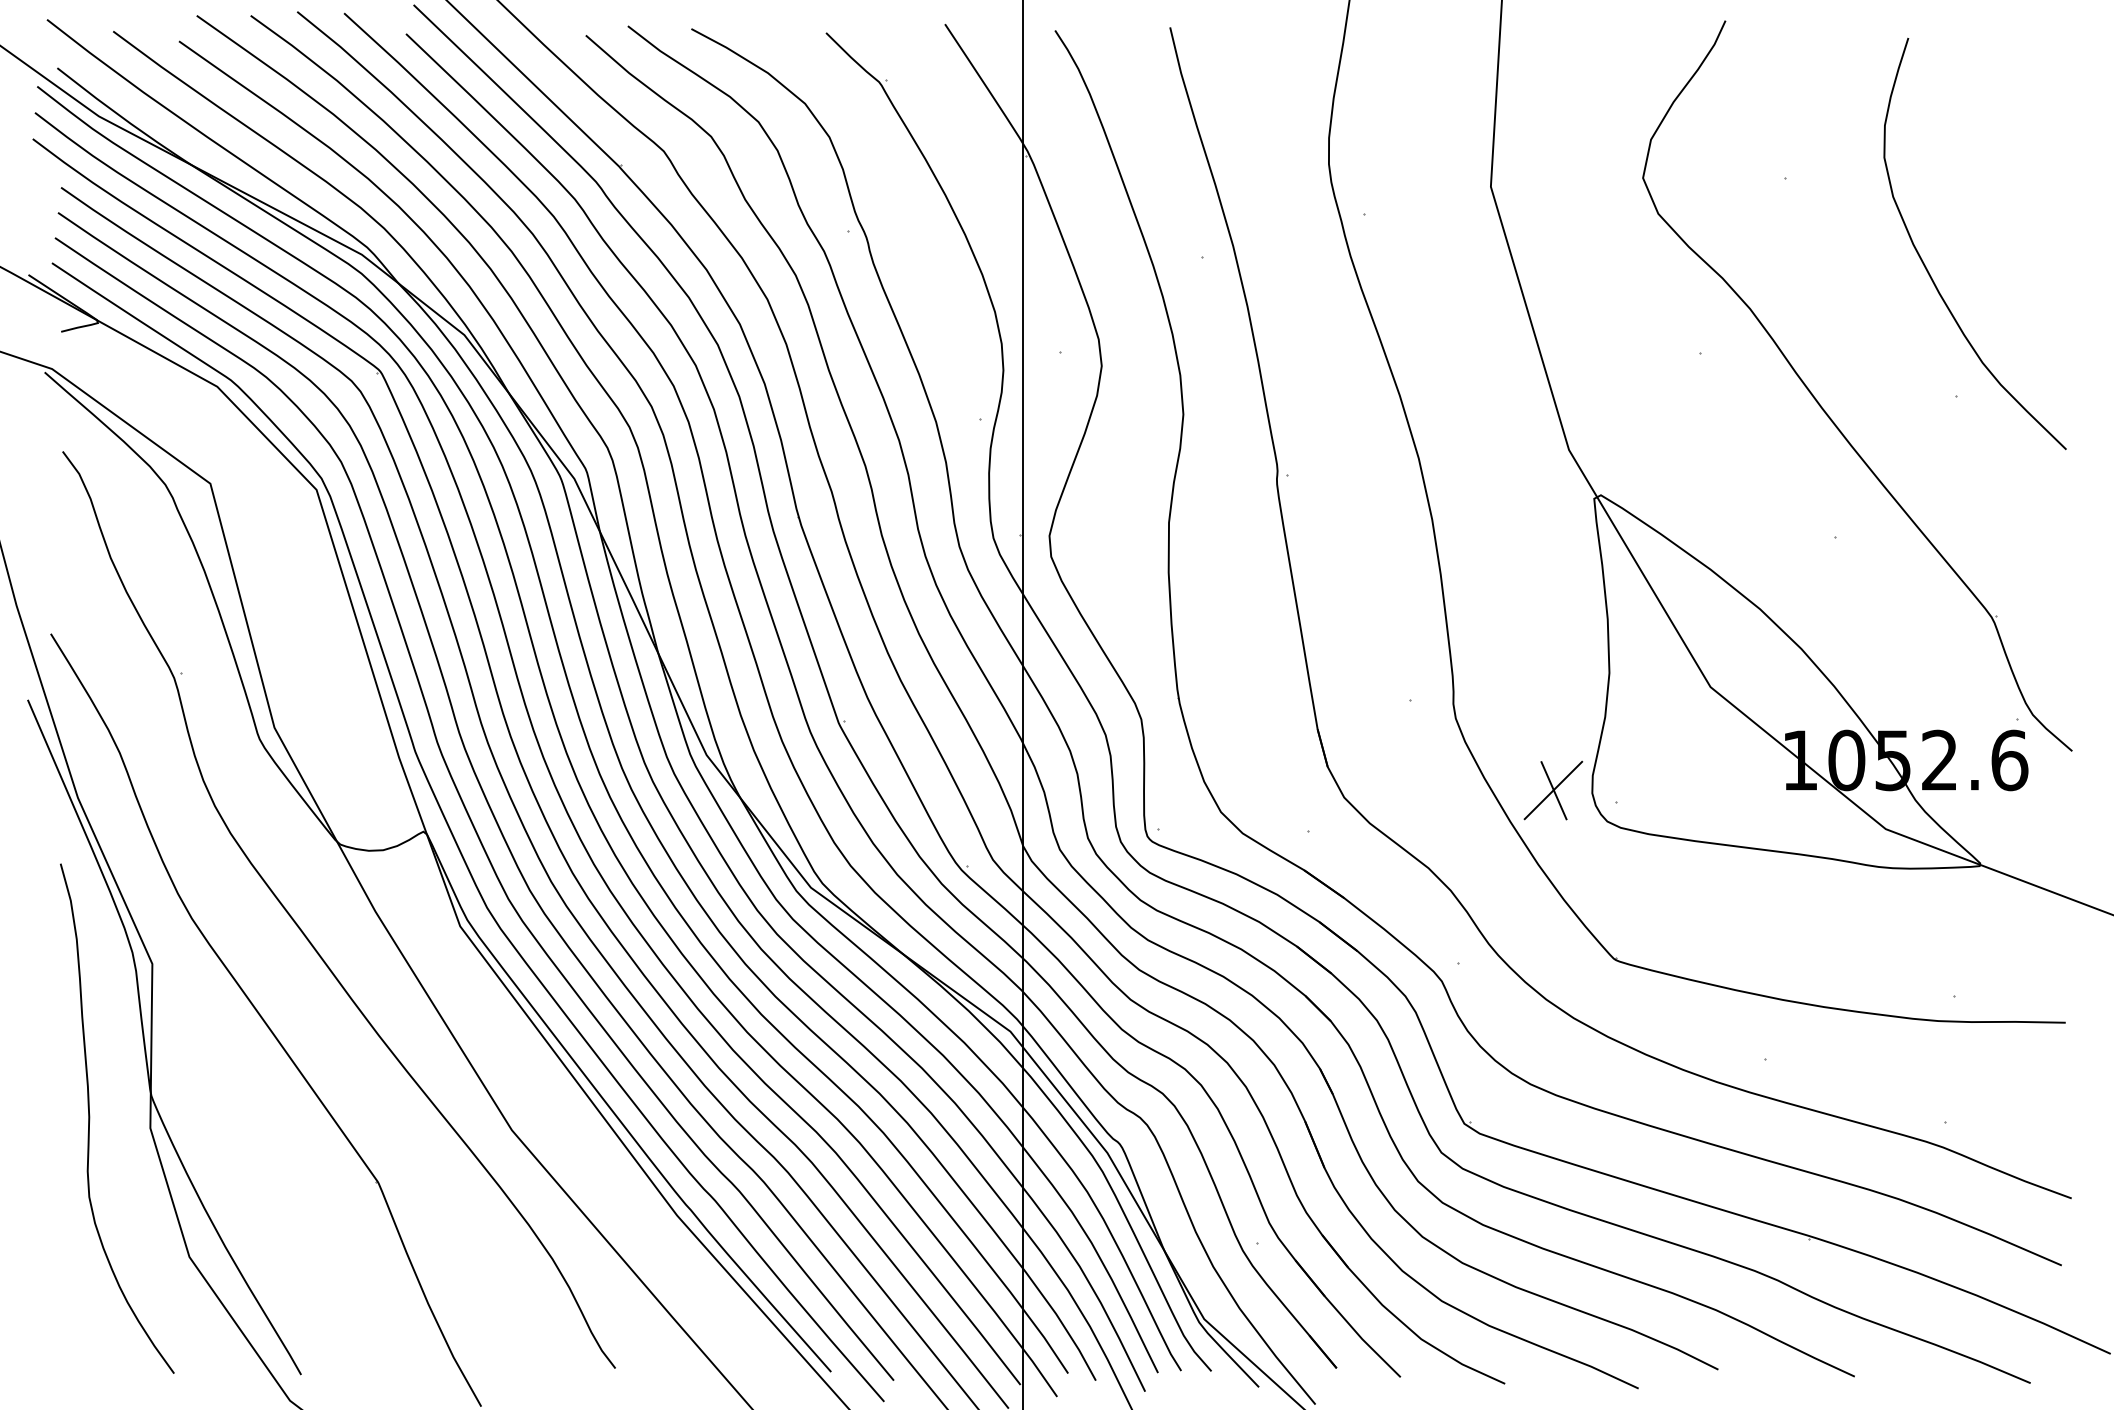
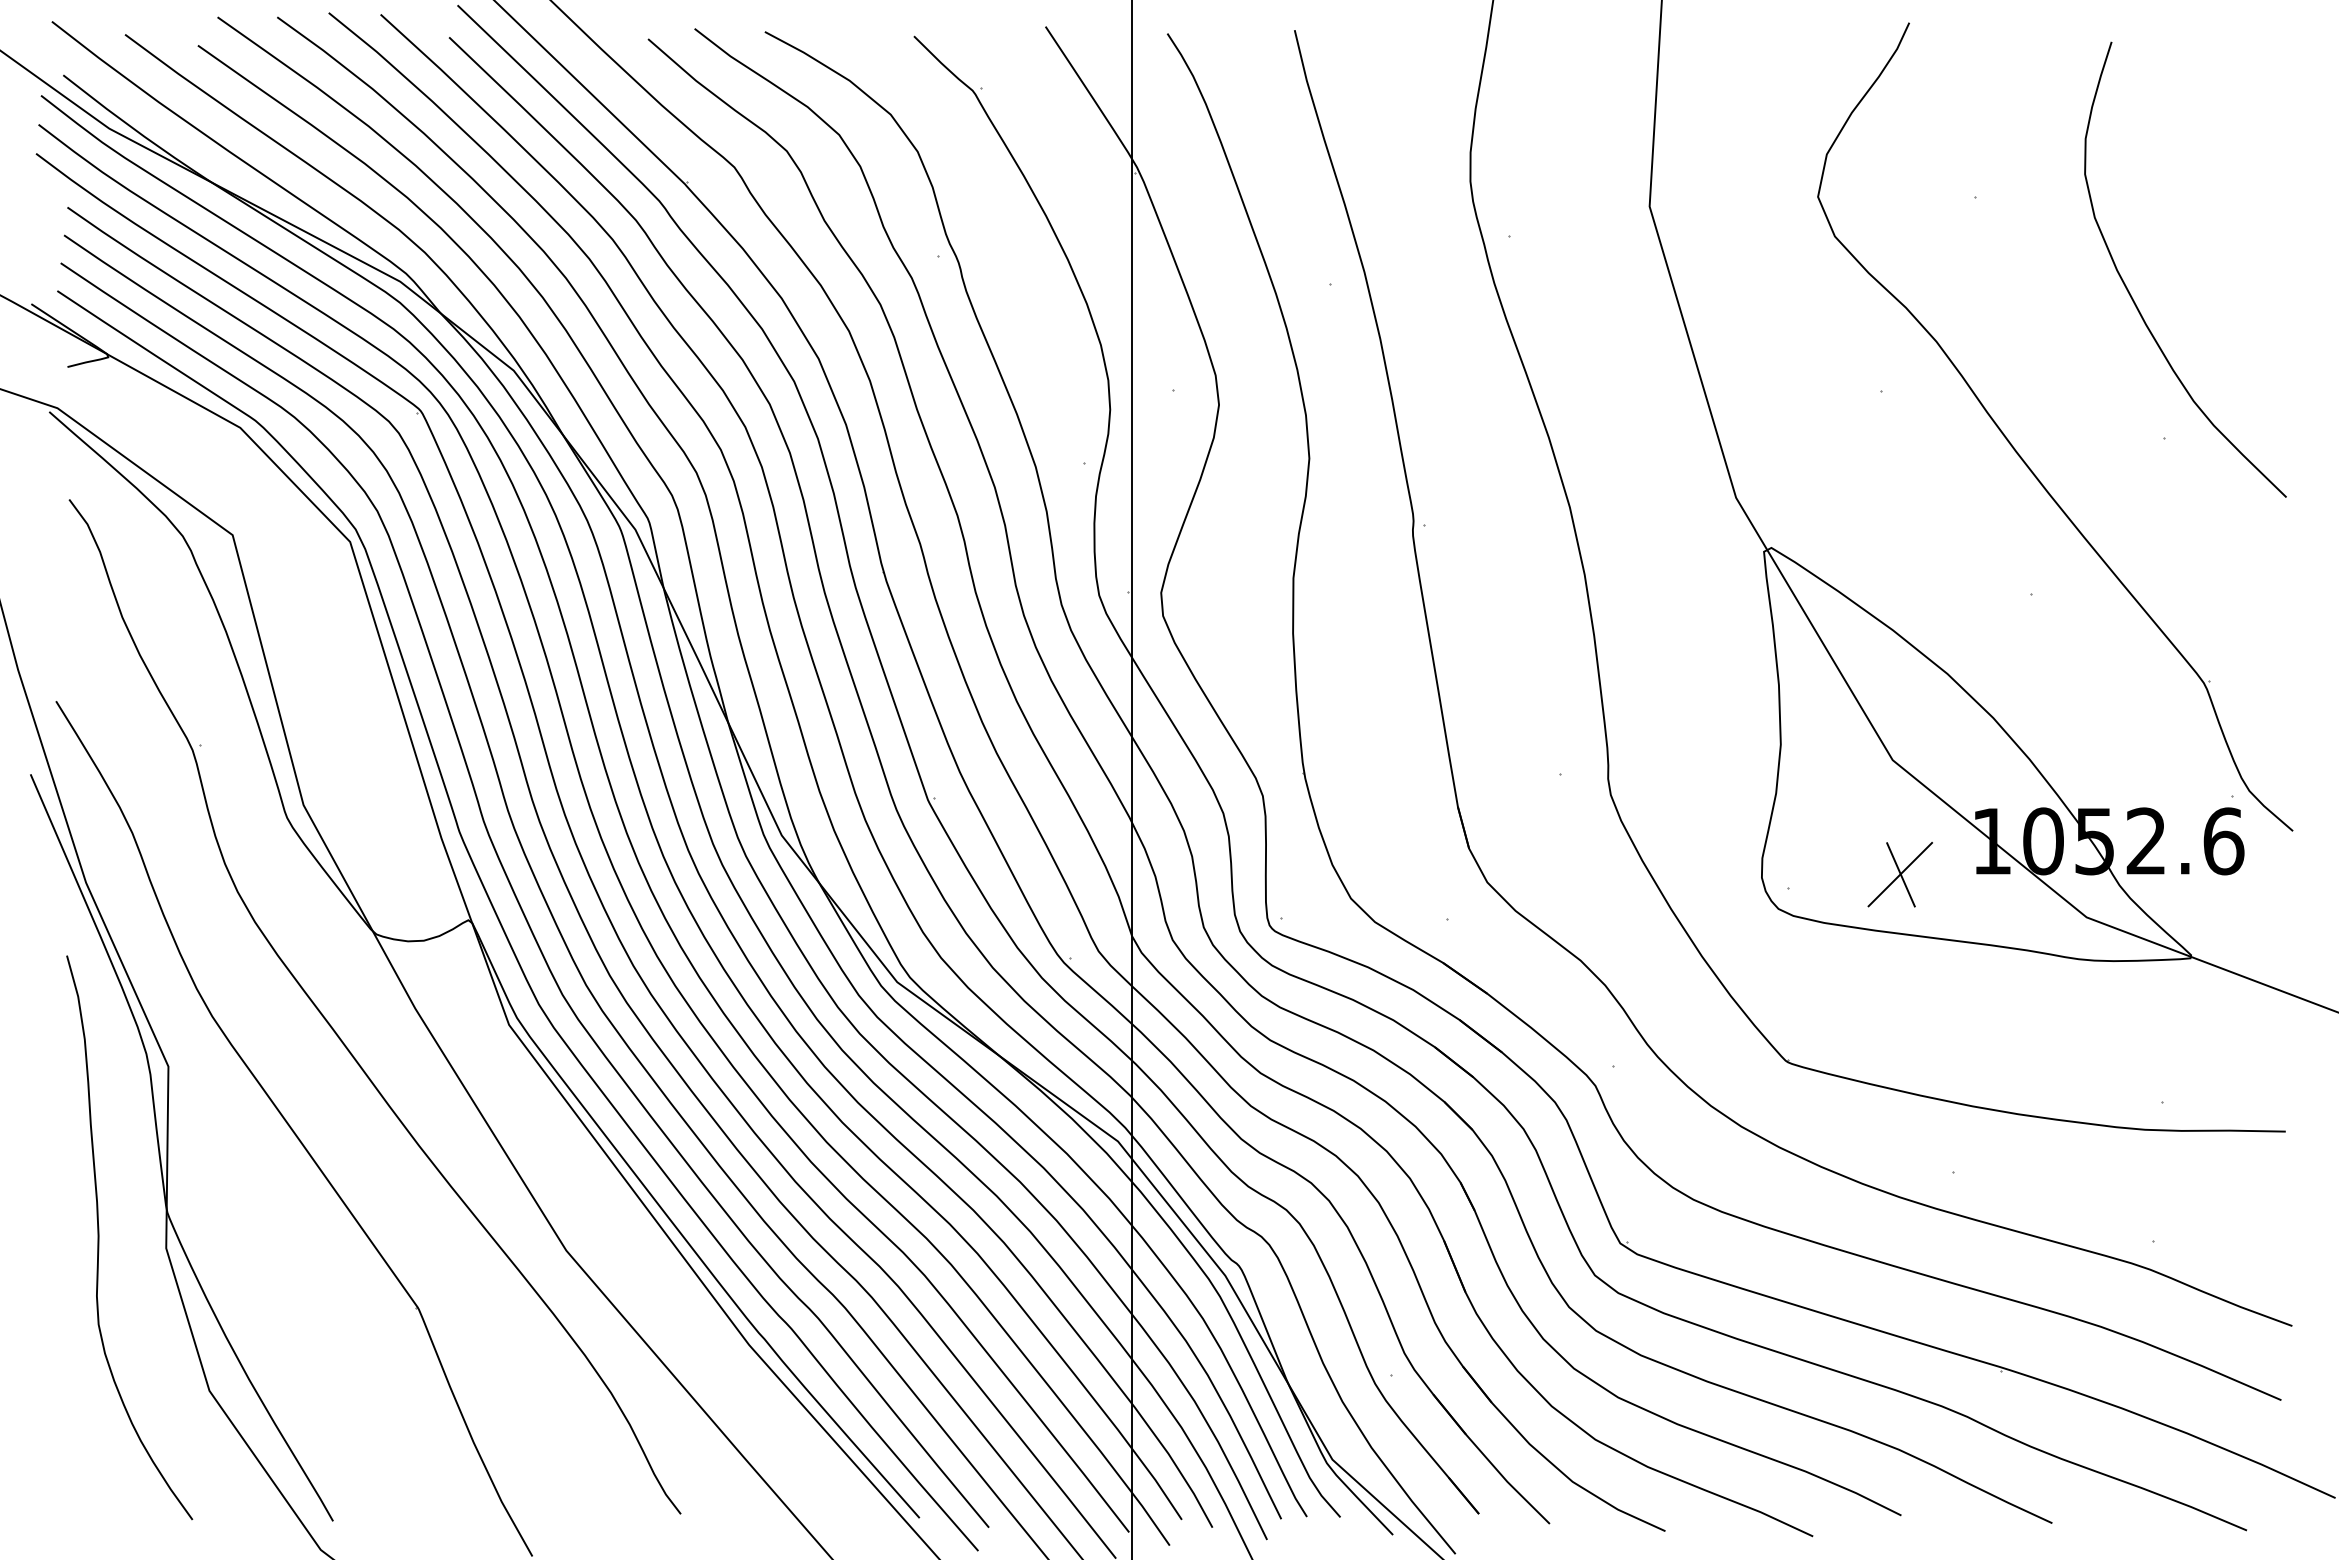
part: (1553, 790) -> (1900, 874), moved

